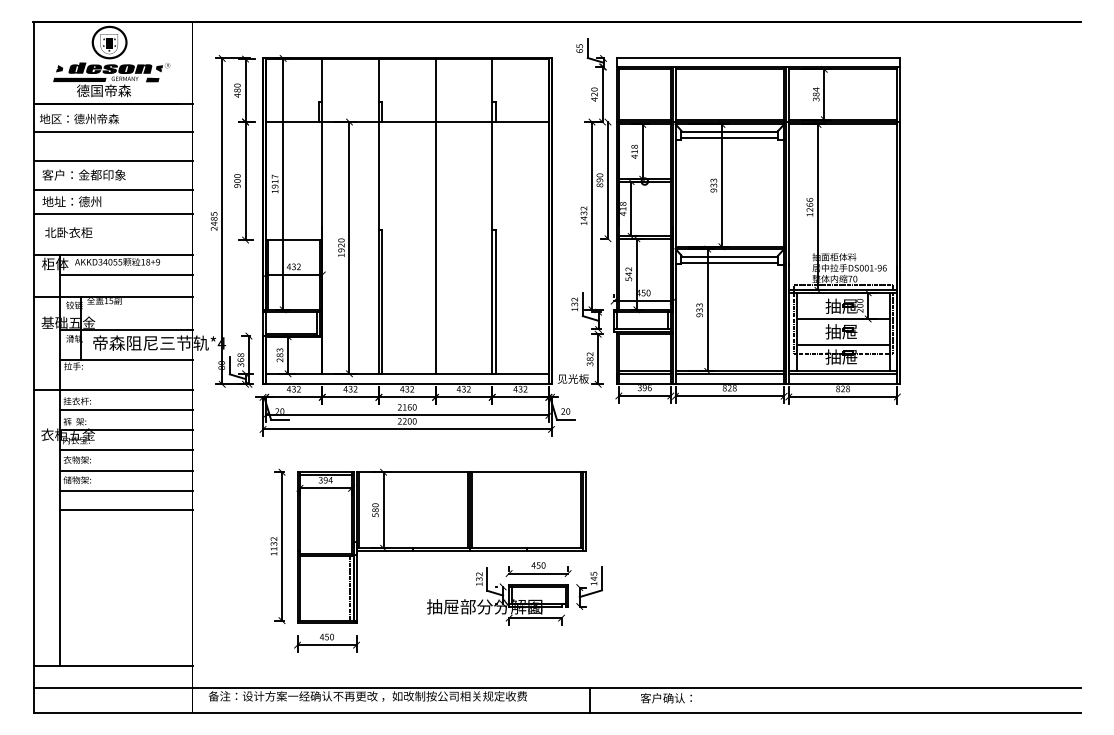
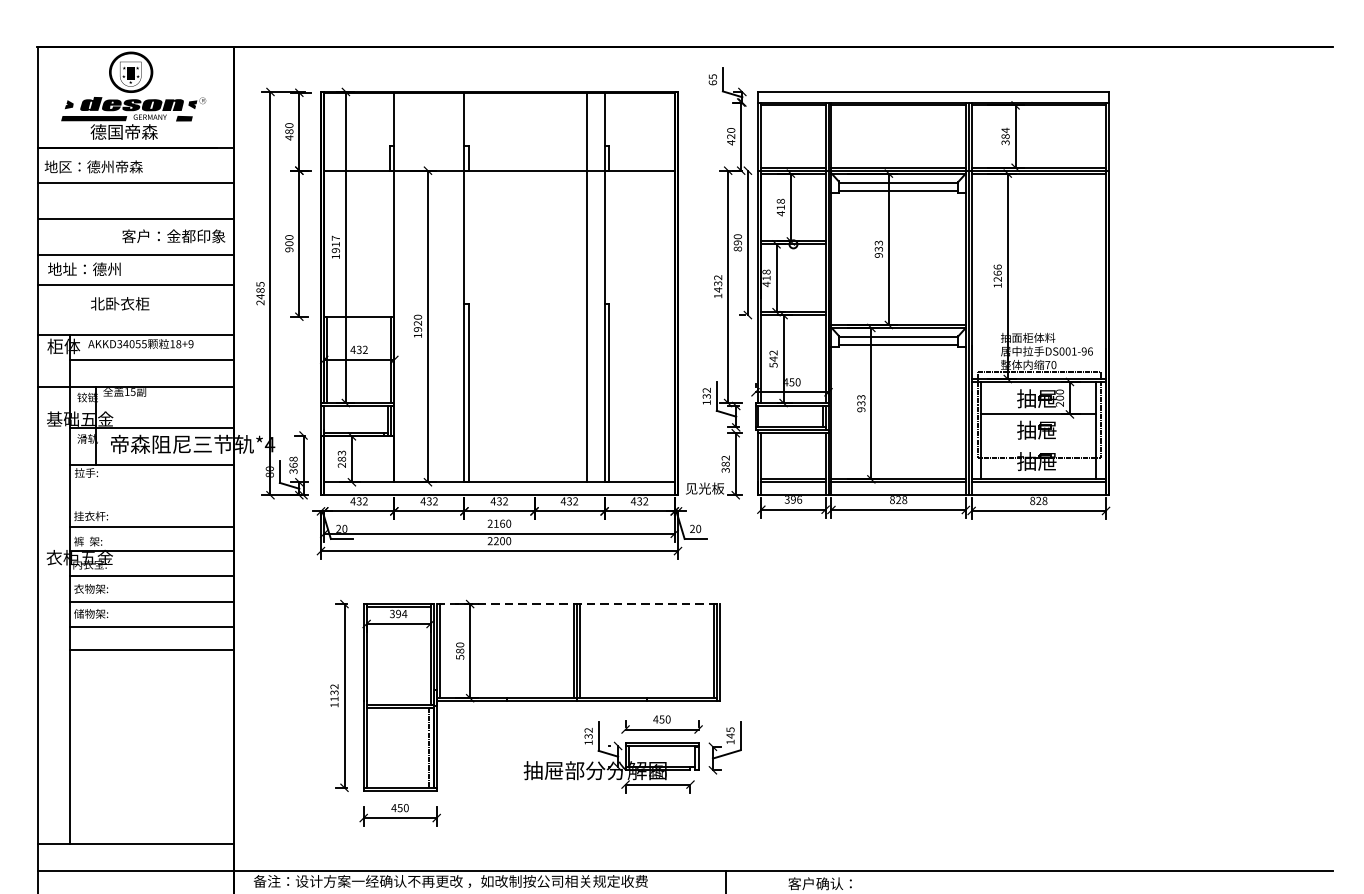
text: (83, 174) -> (173, 235), moved
line: (435, 216) -> (586, 287), moved
text: (68, 232) -> (119, 303), moved
line: (842, 345) -> (1038, 447), removed
line: (113, 390) -> (135, 502), removed
line: (471, 472) -> (578, 604), solid -> dashed

